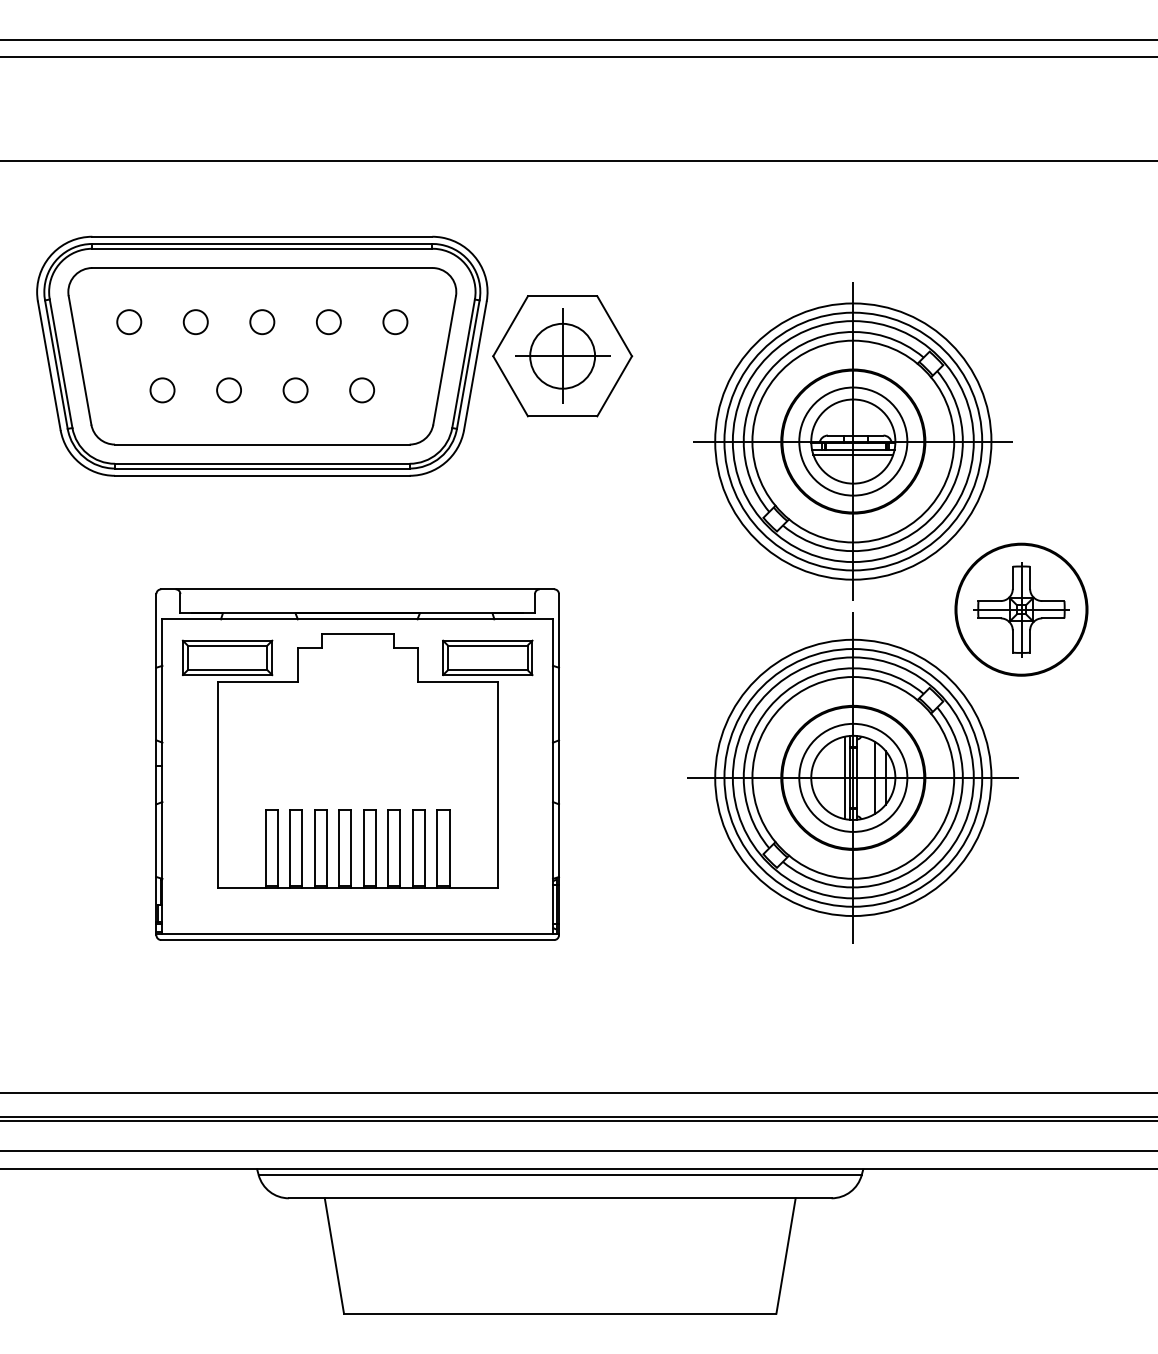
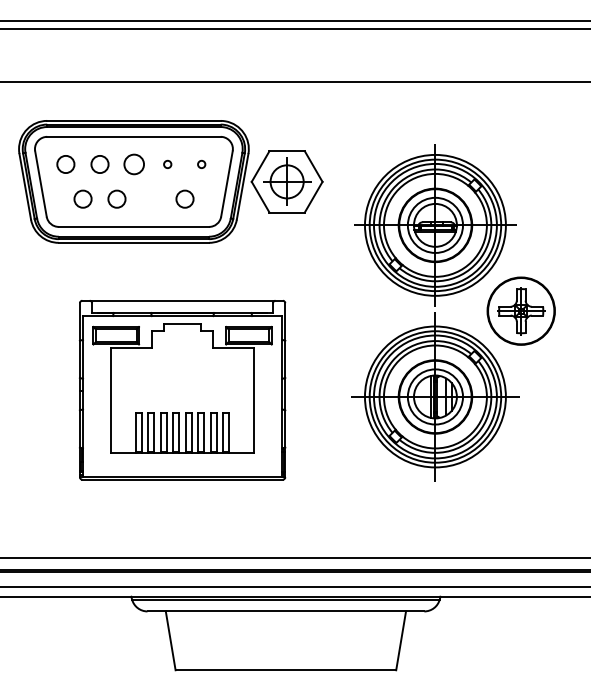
circle: (130, 322) -> (66, 164), size x1.4
circle: (194, 322) -> (99, 164), size x1.4
circle: (261, 322) -> (133, 164), size x1.6
circle: (328, 322) -> (167, 164), size x0.6
circle: (394, 322) -> (201, 164), size x0.6
circle: (161, 390) -> (82, 199), size x1.4
circle: (228, 390) -> (116, 199), size x1.4
circle: (294, 390) -> (150, 199), removed
circle: (361, 390) -> (184, 199), size x1.4

